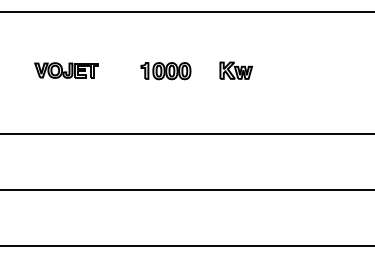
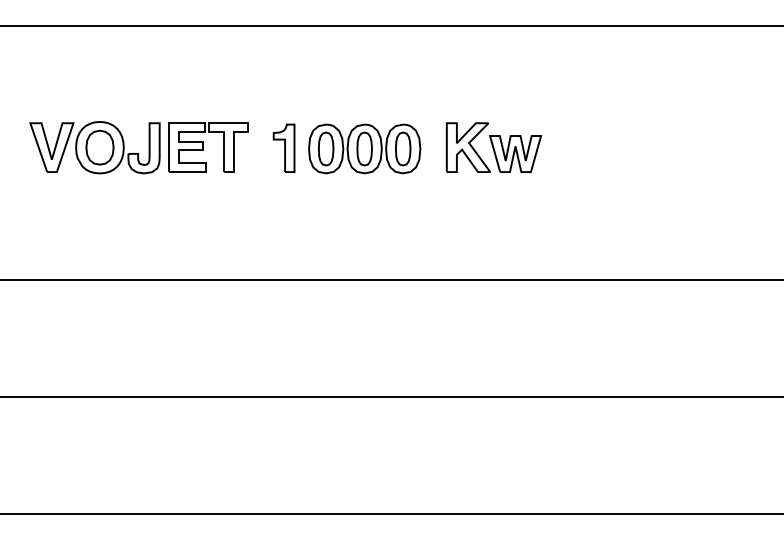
part: (66, 70) -> (139, 147), size x1.67
part: (165, 70) -> (346, 147), size x1.43
part: (235, 70) -> (492, 147), size x1.43

